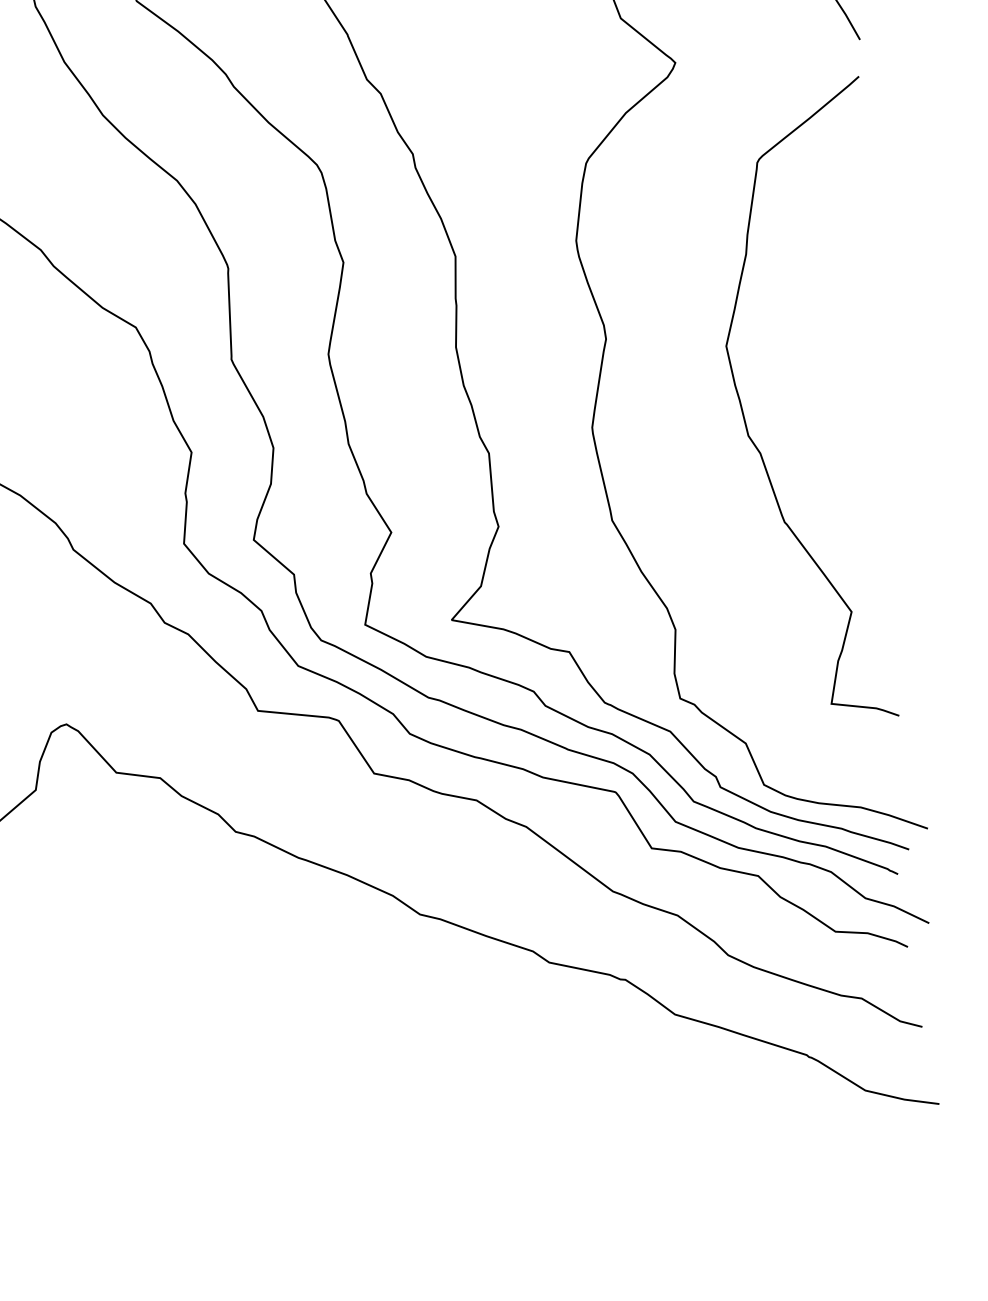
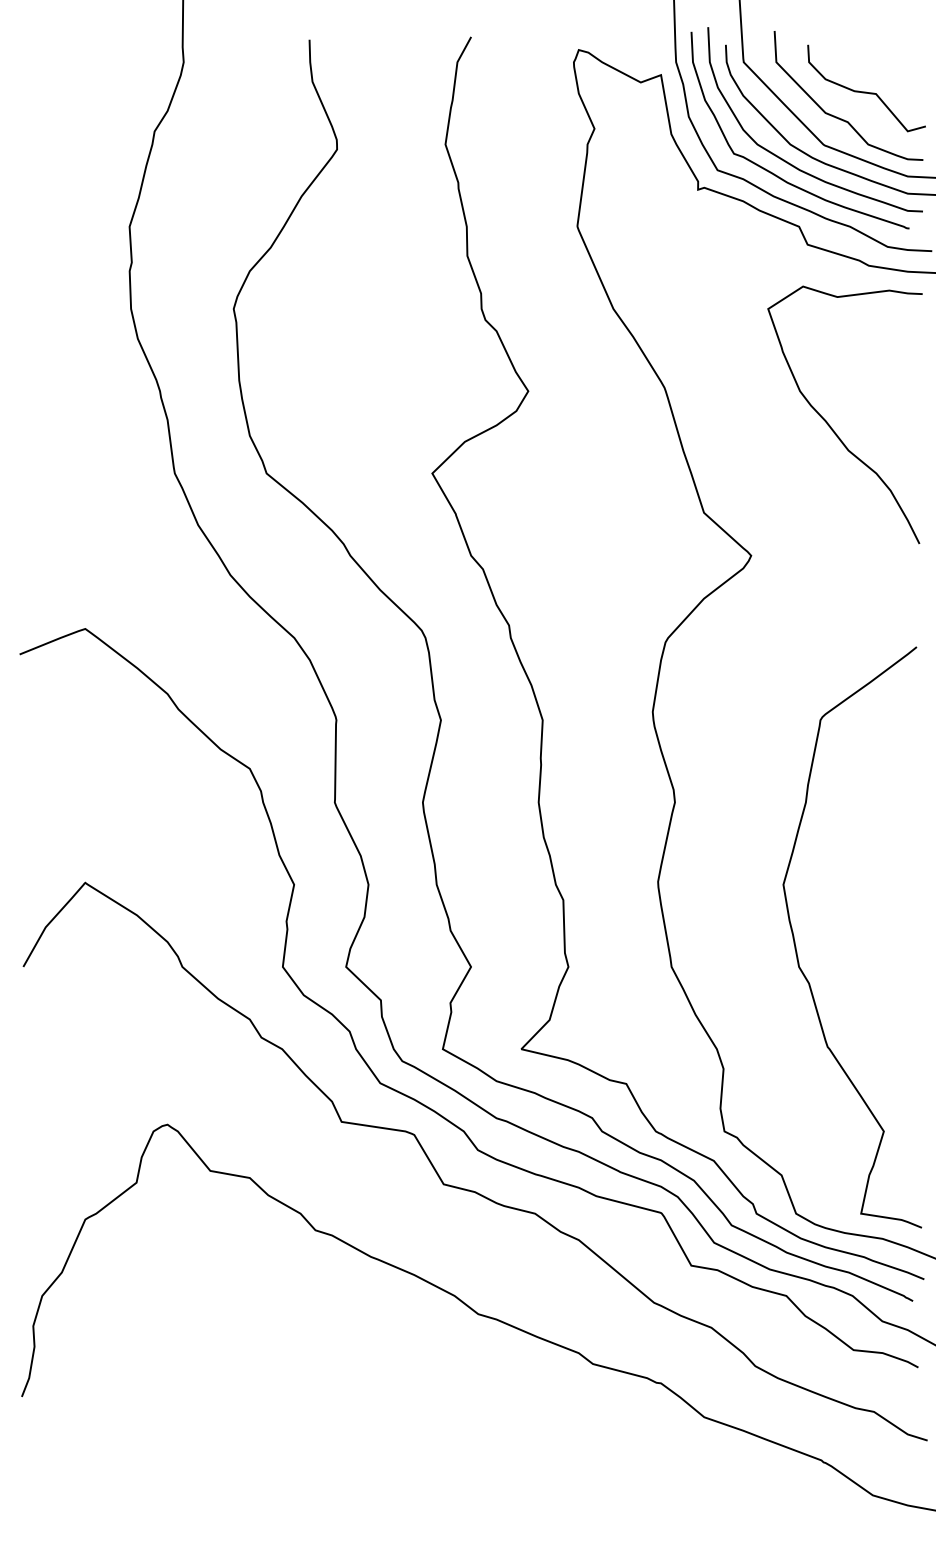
curve: (744, 413) -> (796, 946), moved

